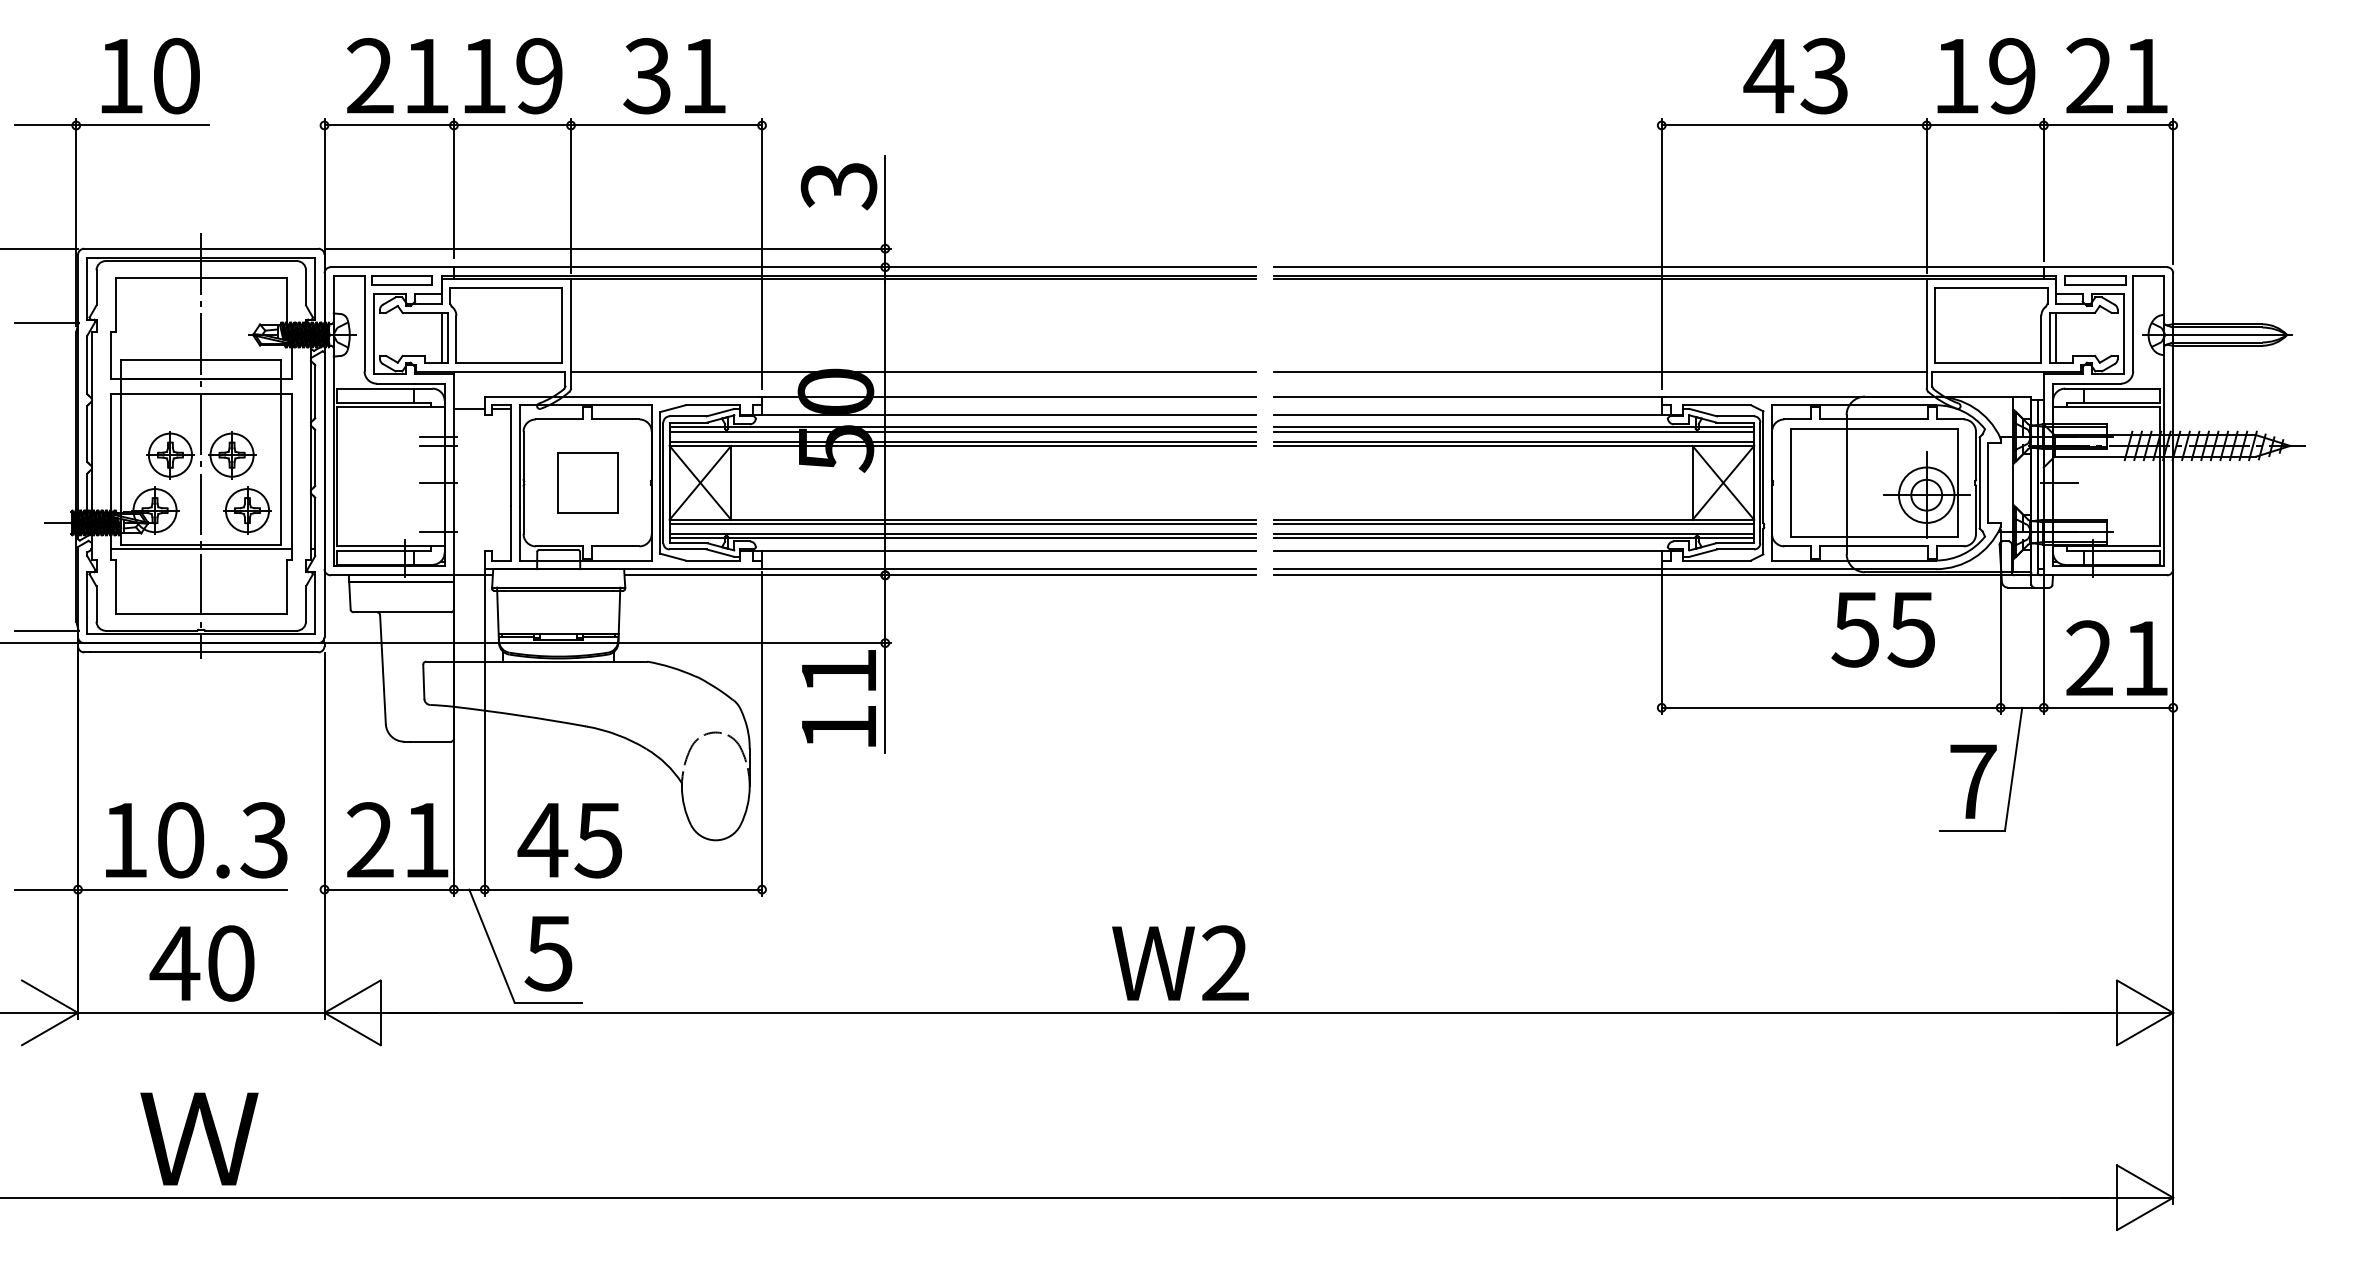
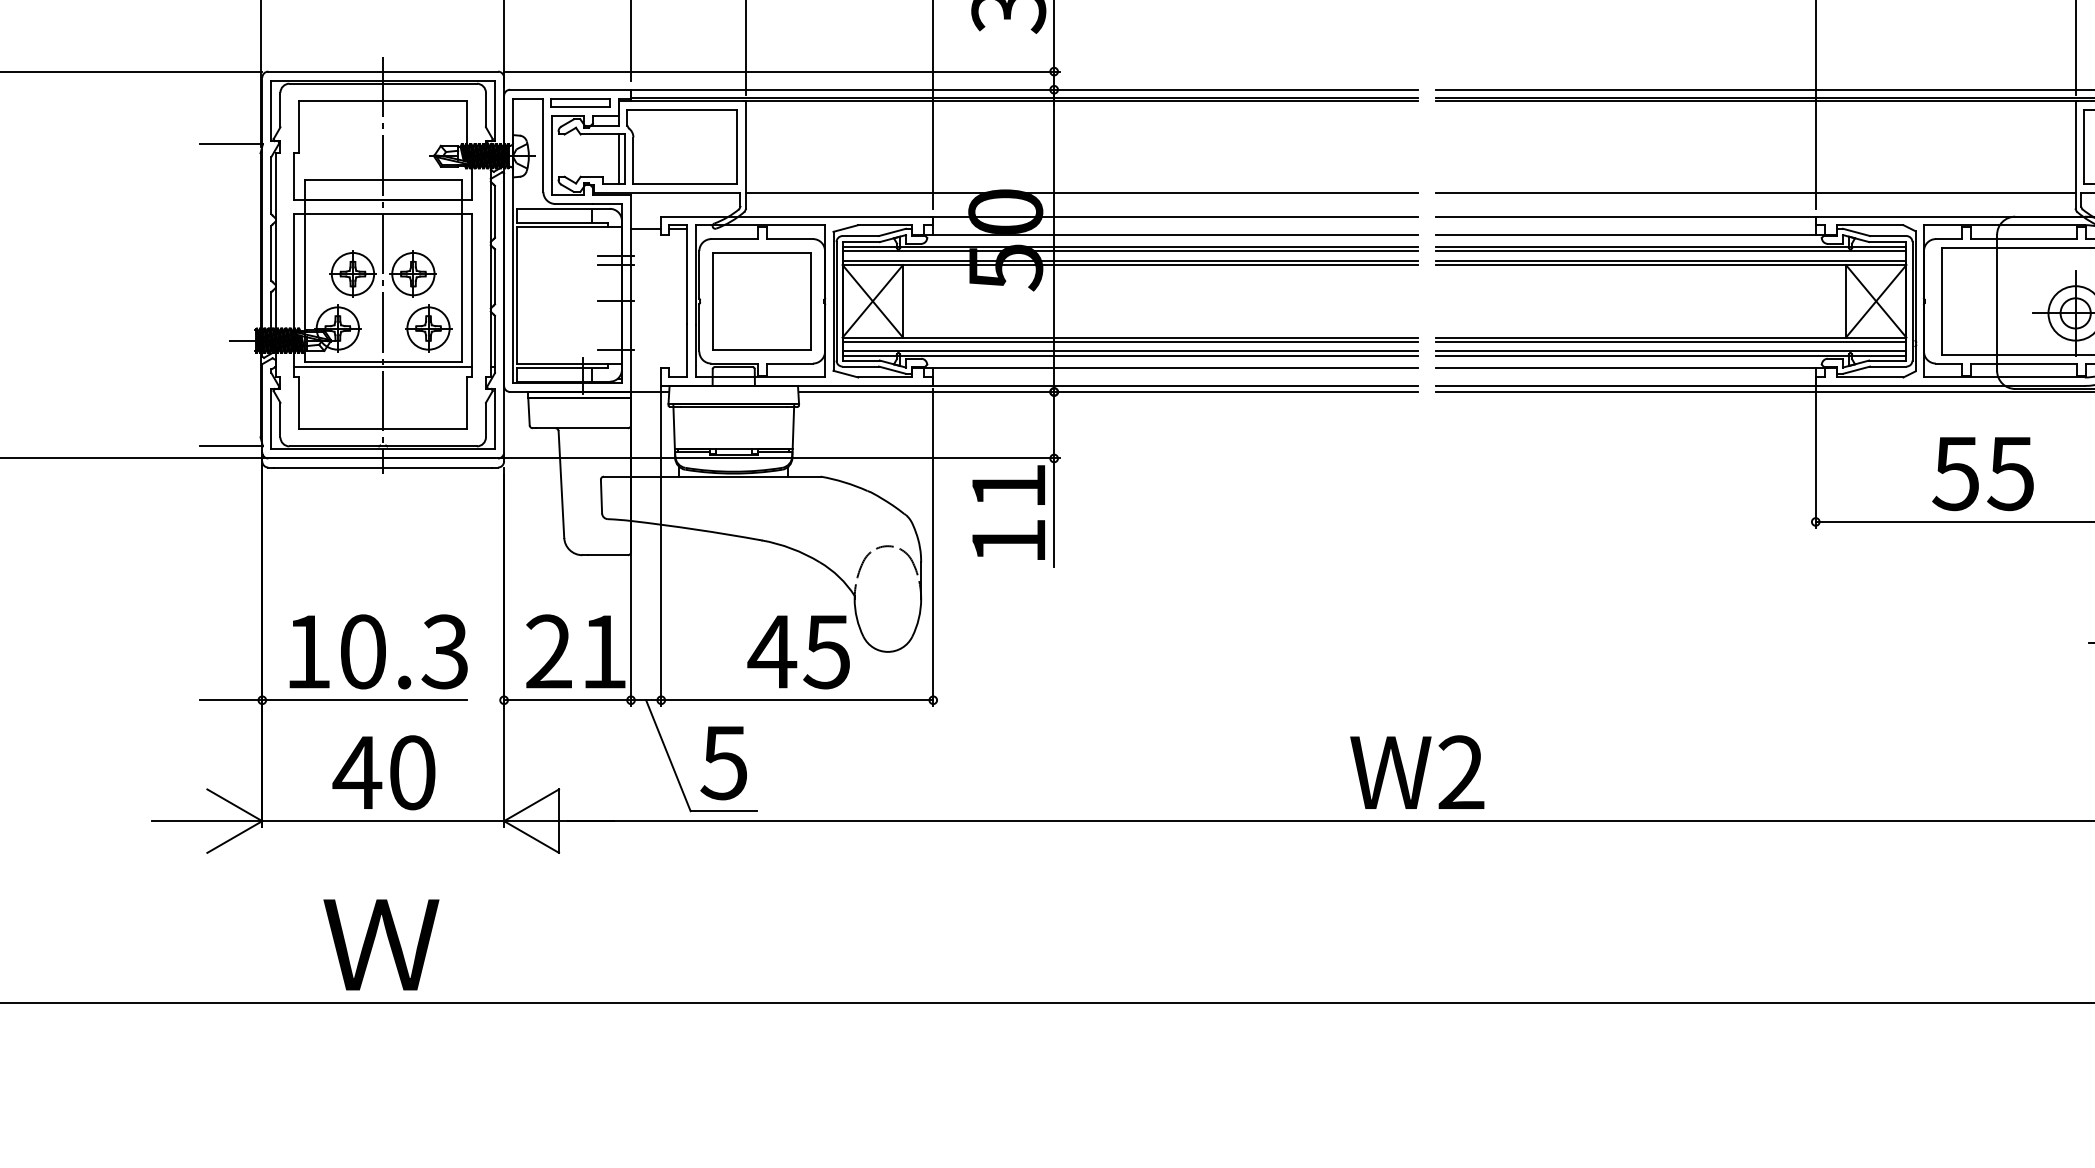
part: (587, 482) -> (762, 300), size x1.67
text: (1882, 629) -> (1982, 473), moved
text: (569, 840) -> (798, 652), moved
text: (1180, 962) -> (1417, 771), moved

